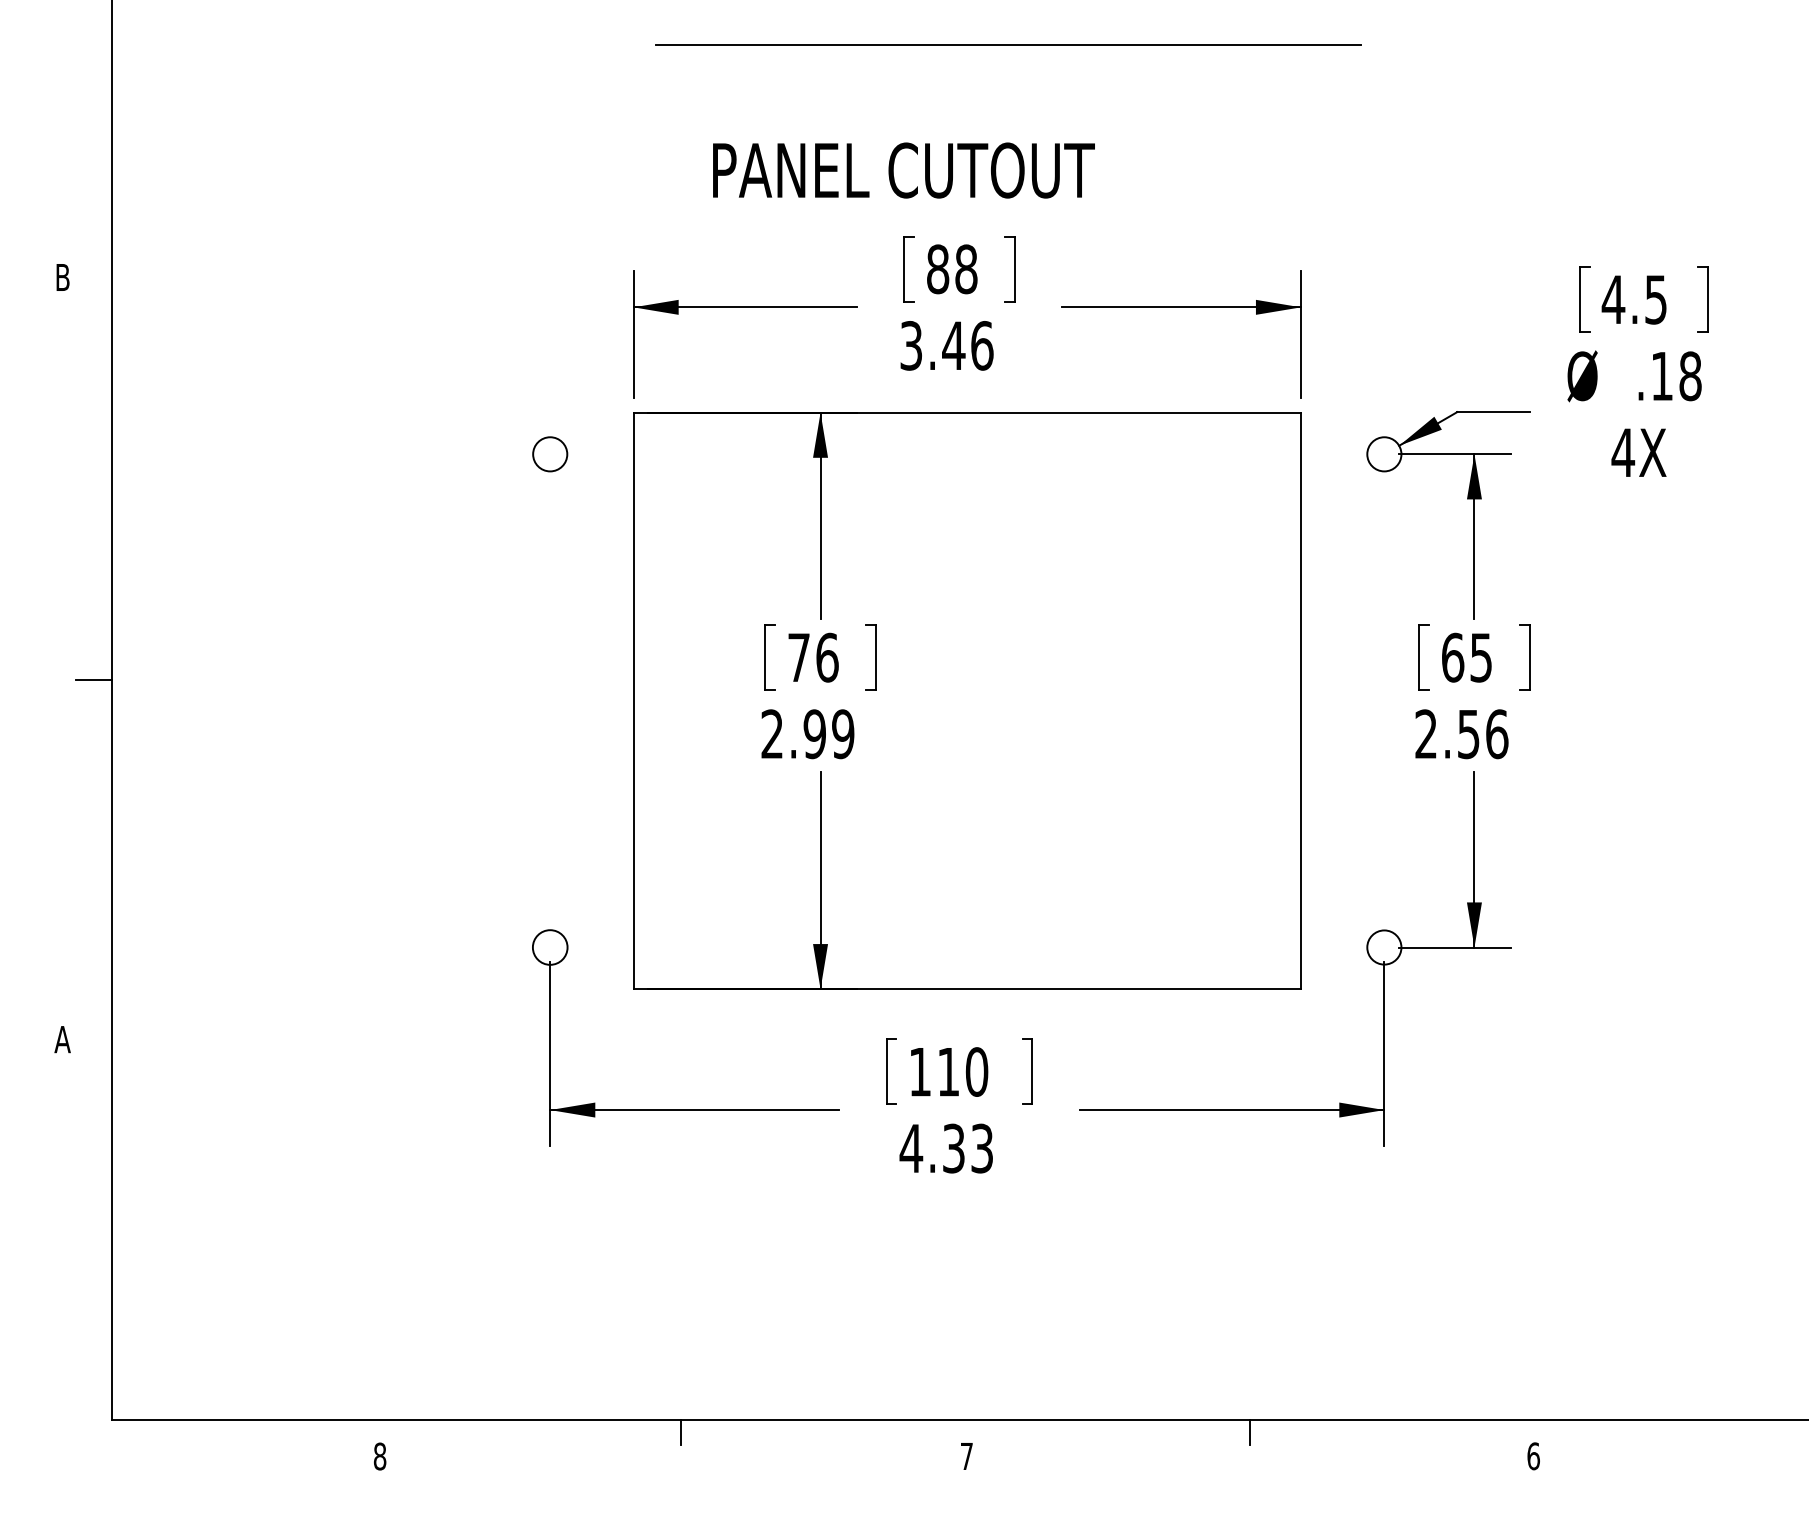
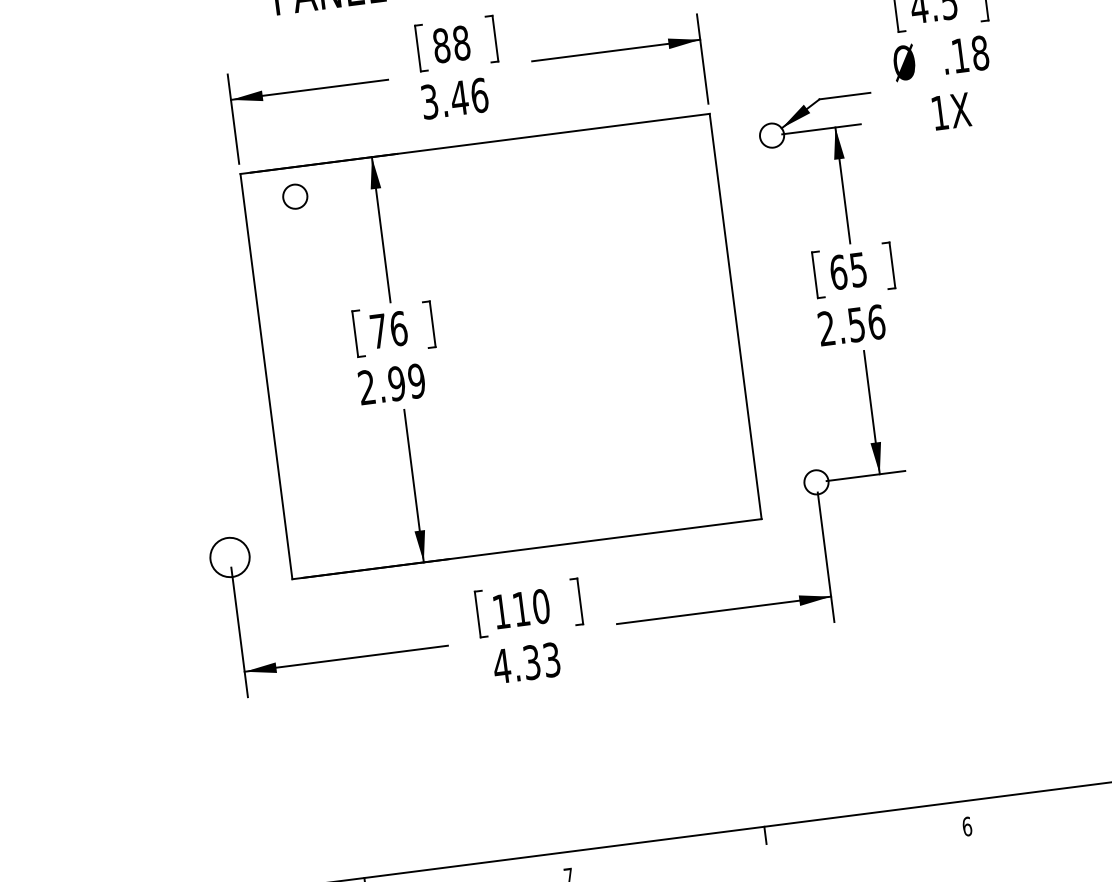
text: (1623, 452) -> (940, 112), 4X -> 1X
circle: (550, 454) -> (295, 196), moved
circle: (549, 947) -> (229, 557), size x1.6

